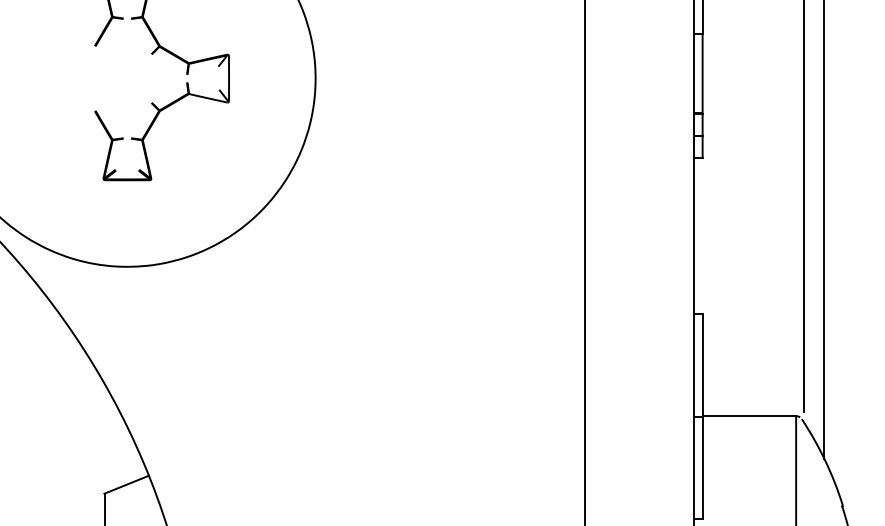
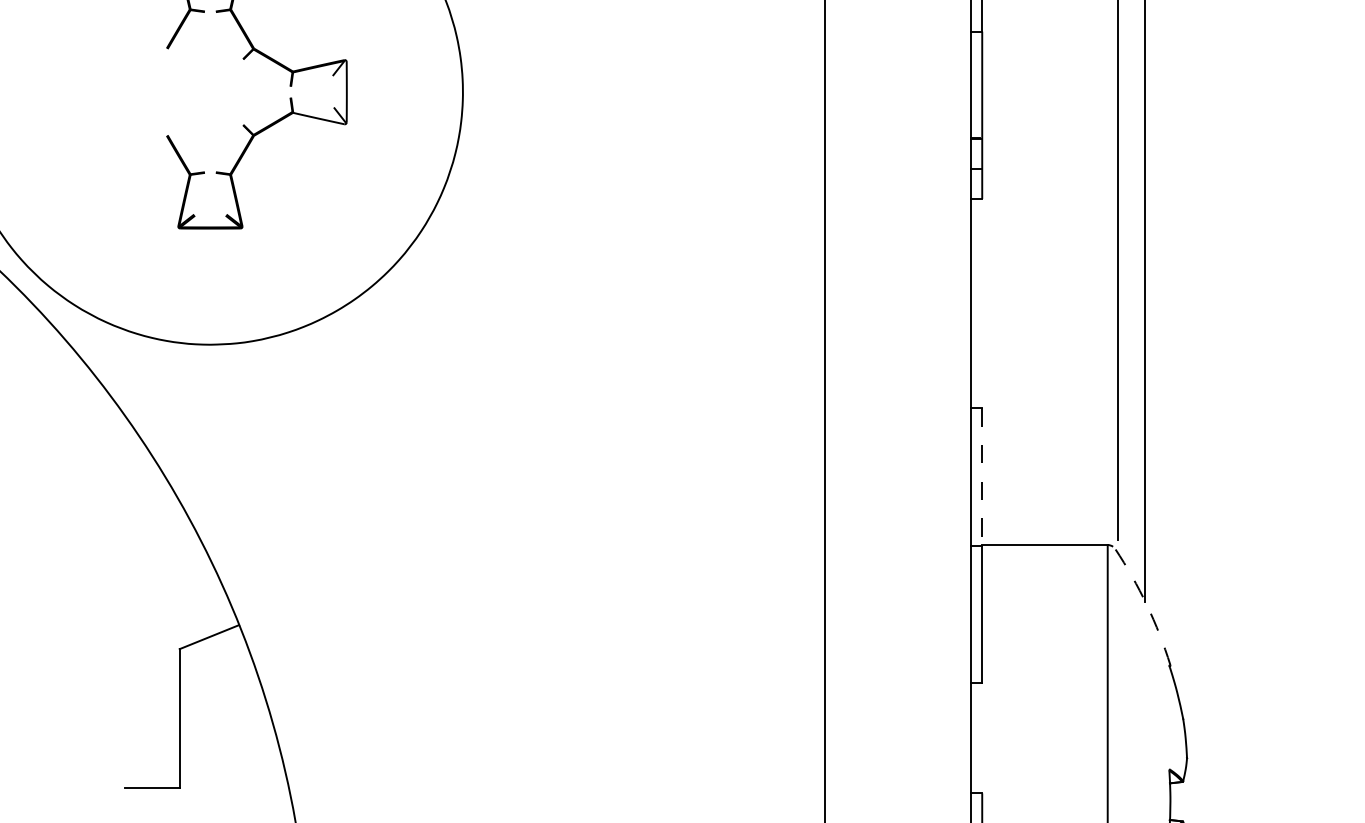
line: (702, 365) -> (982, 477), solid -> dashed
arc: (825, 461) -> (1146, 605), solid -> dashed

